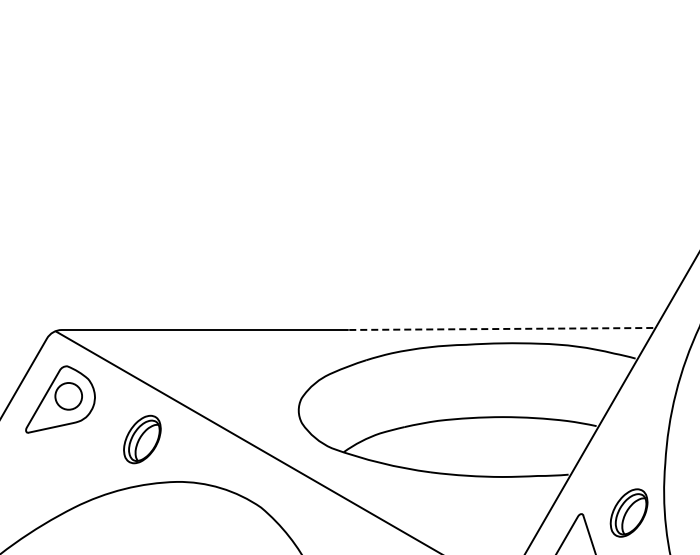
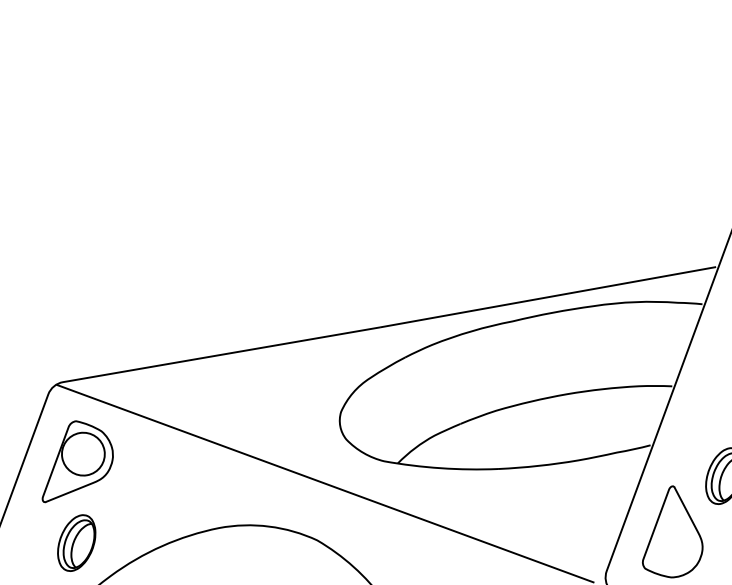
line: (500, 328) -> (547, 296), dashed -> solid
circle: (68, 396) -> (83, 454), size x1.43
part: (142, 439) -> (76, 543), moved

